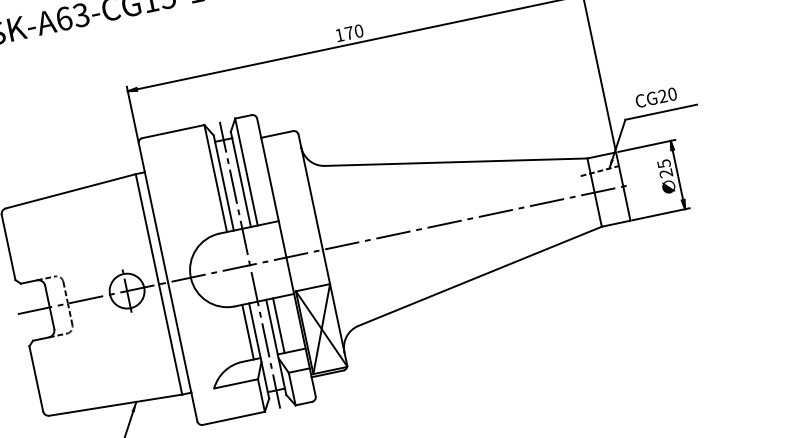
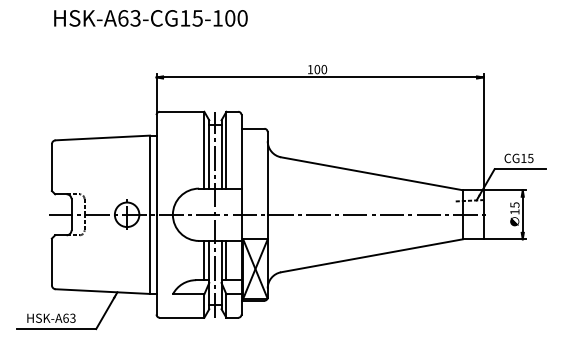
text: (349, 33) -> (317, 69), 170 -> 100
text: (667, 93) -> (527, 157), CG20 -> CG15
text: (665, 172) -> (514, 211), 25 -> 15

